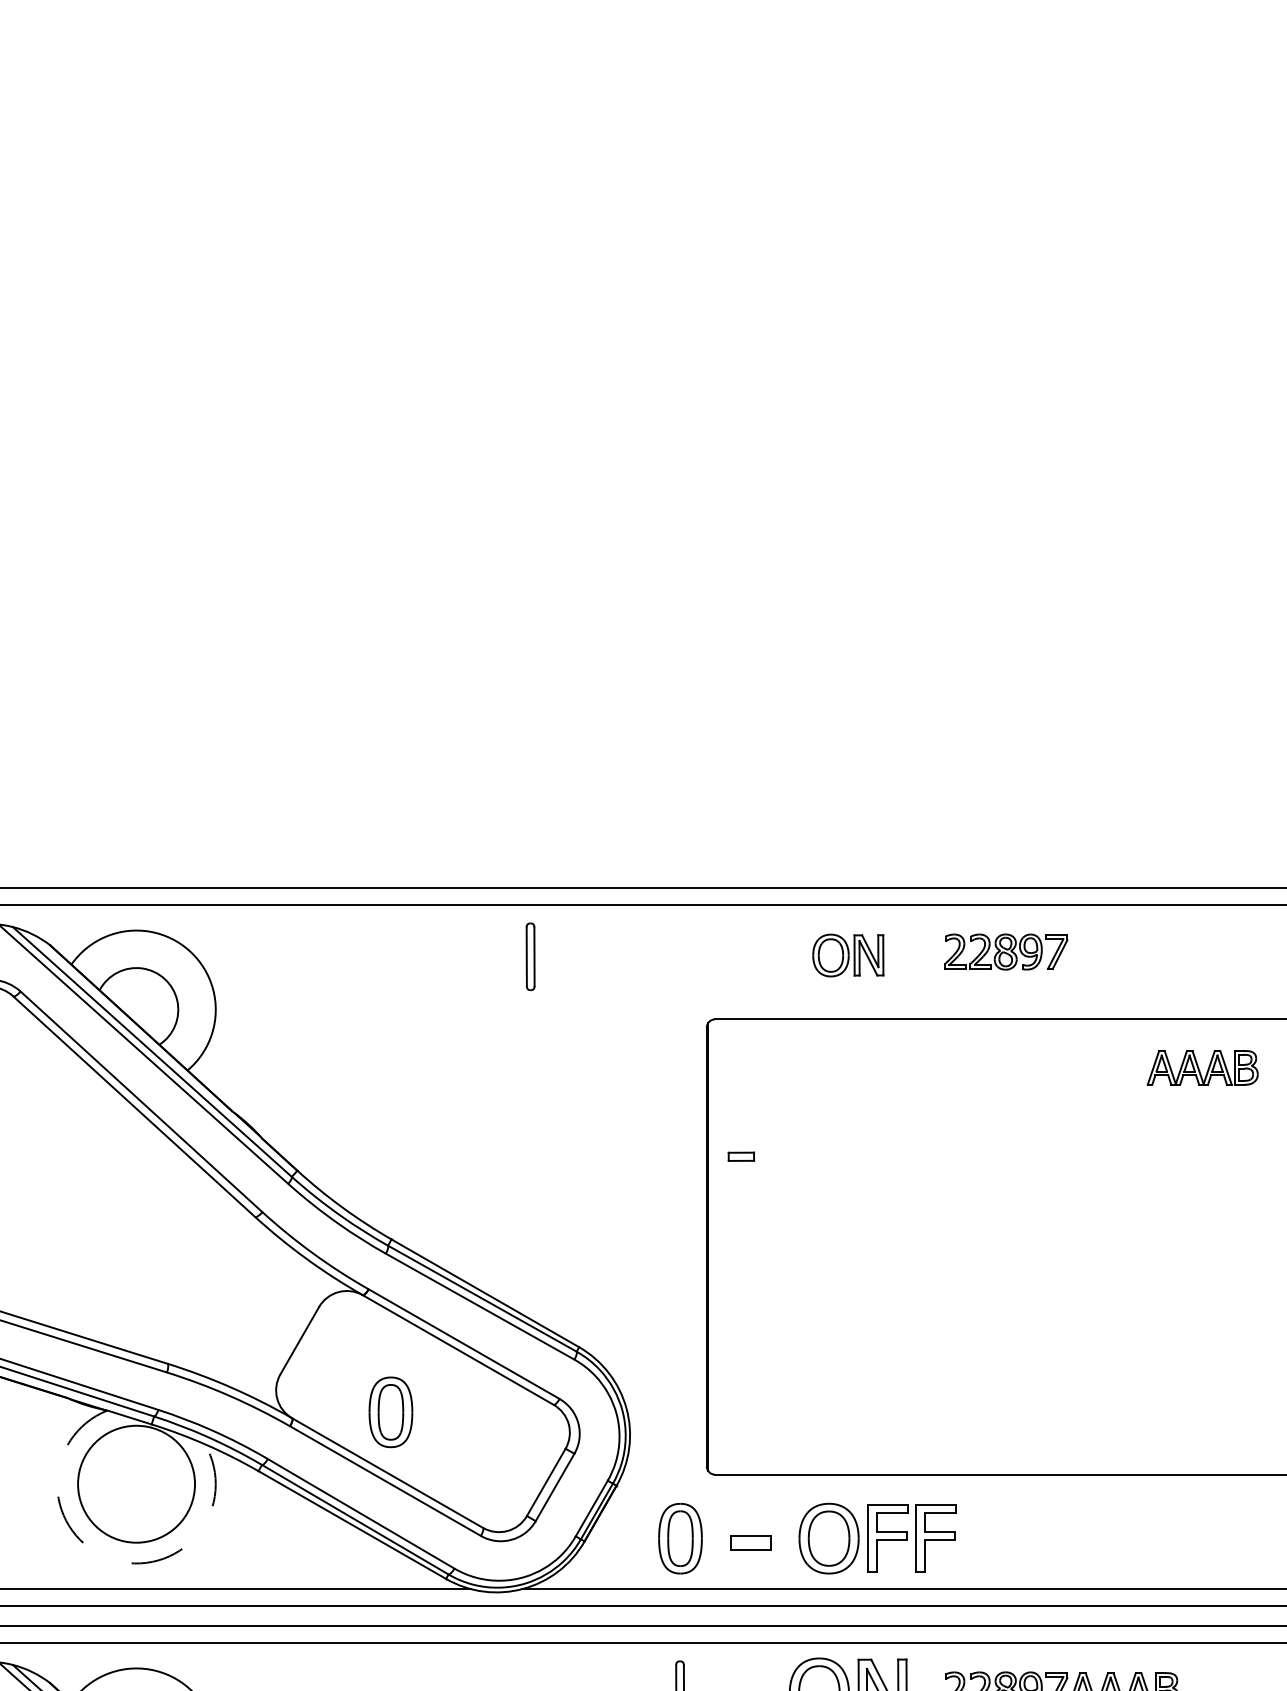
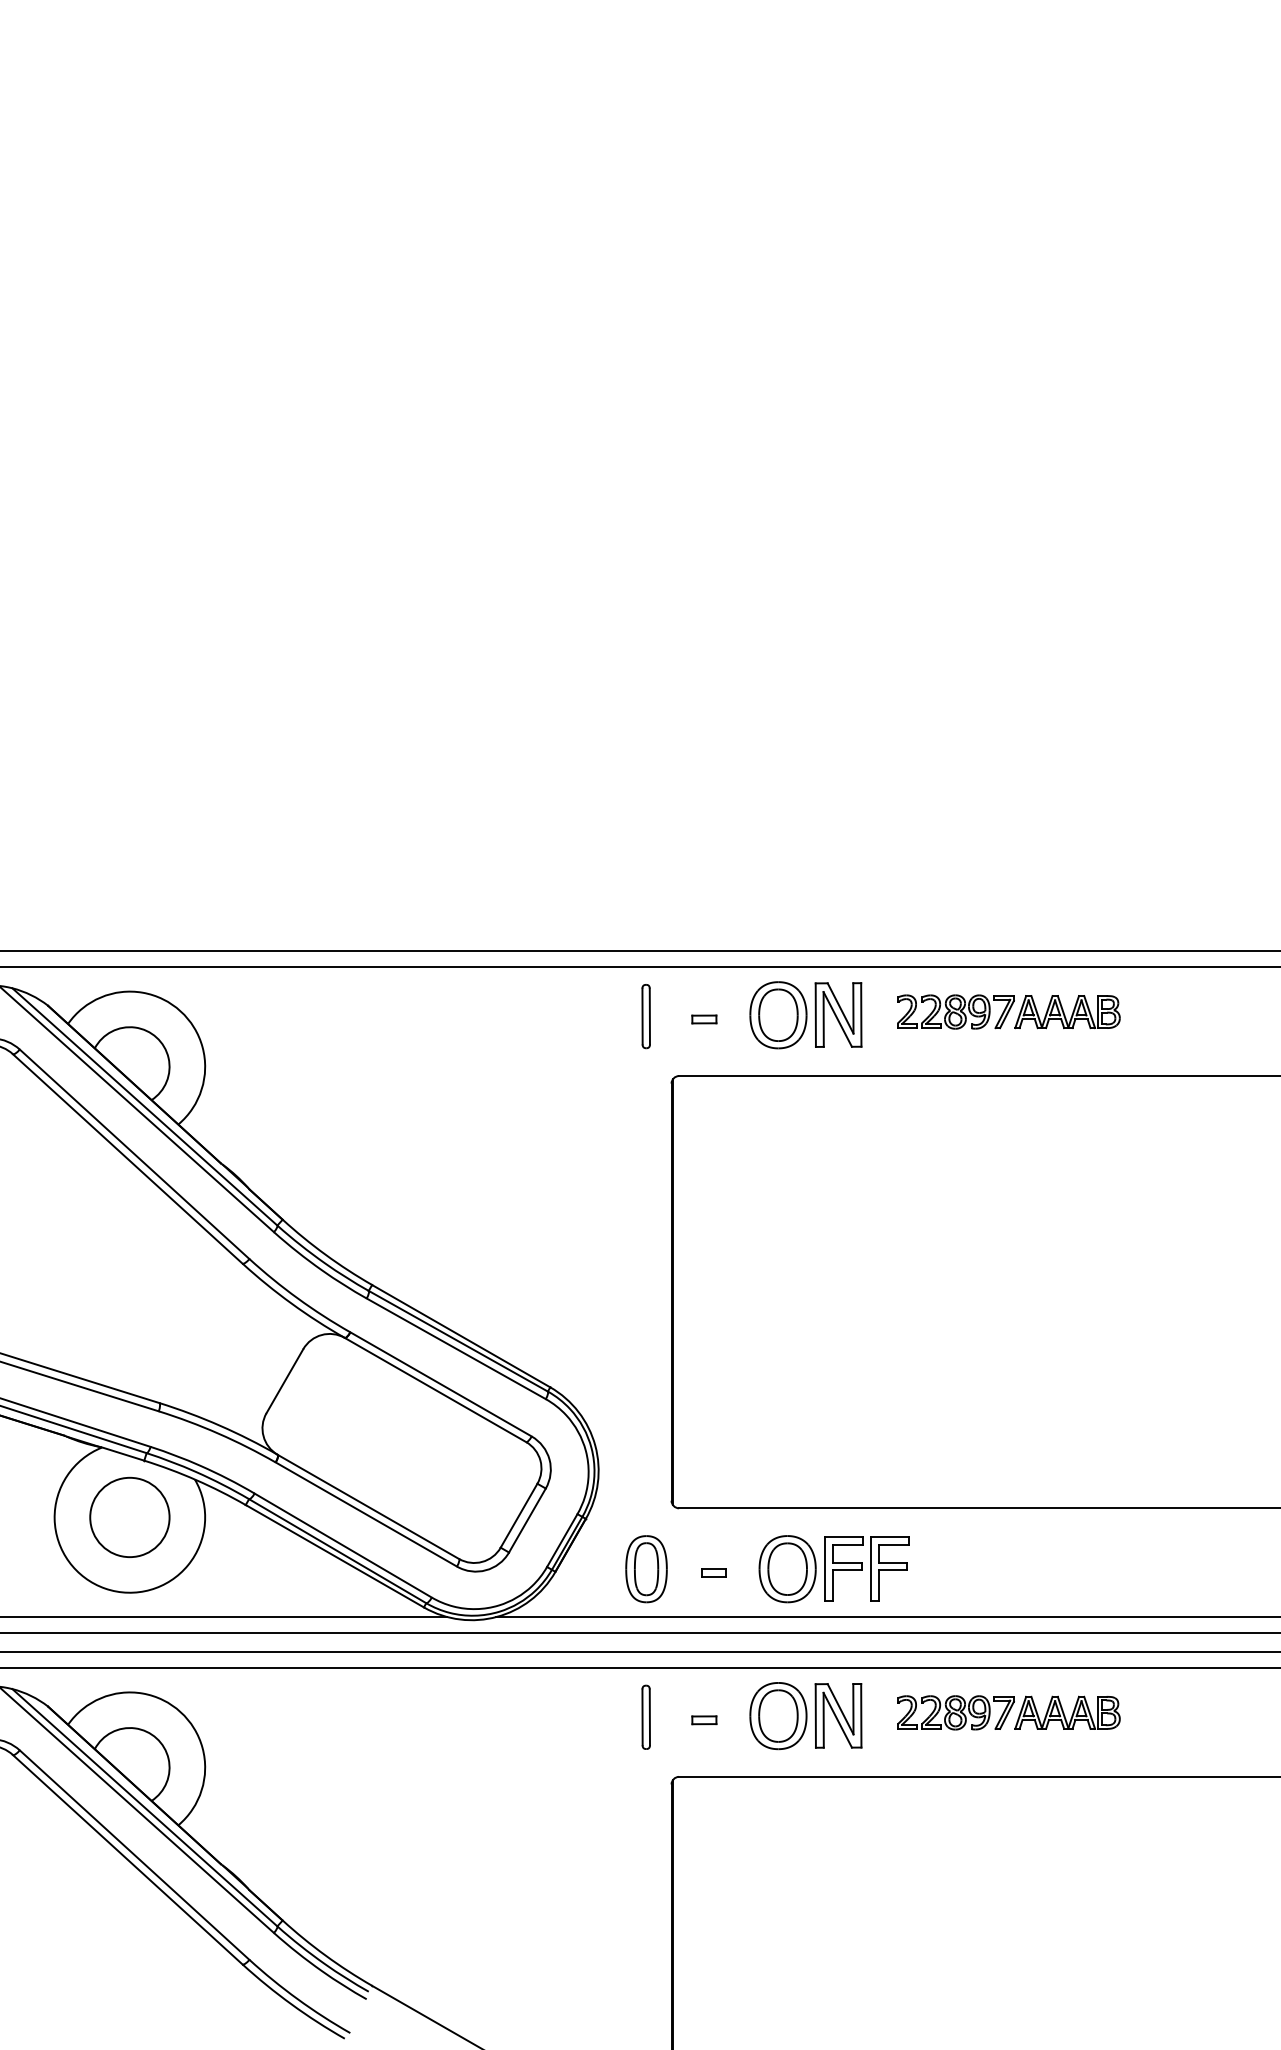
part: (847, 955) -> (805, 1015), size x1.67
part: (529, 956) -> (645, 1016), moved
part: (1202, 1068) -> (1067, 1012), moved
part: (741, 1156) -> (704, 1019), moved
part: (390, 1412) -> (371, 1449), removed
circle: (136, 1484) -> (129, 1517), size x0.71
part: (751, 1542) -> (713, 1572), size x0.62
arc: (110, 1559) -> (105, 1588), dashed -> solid

